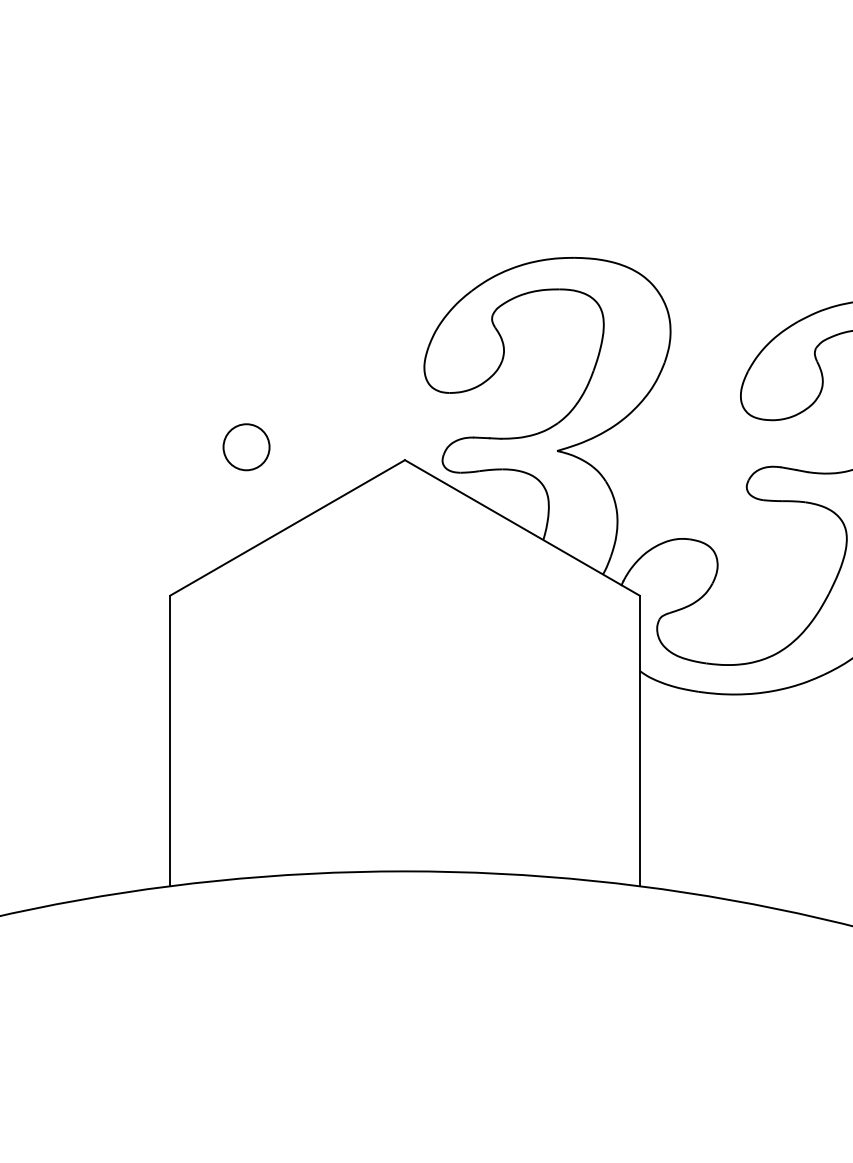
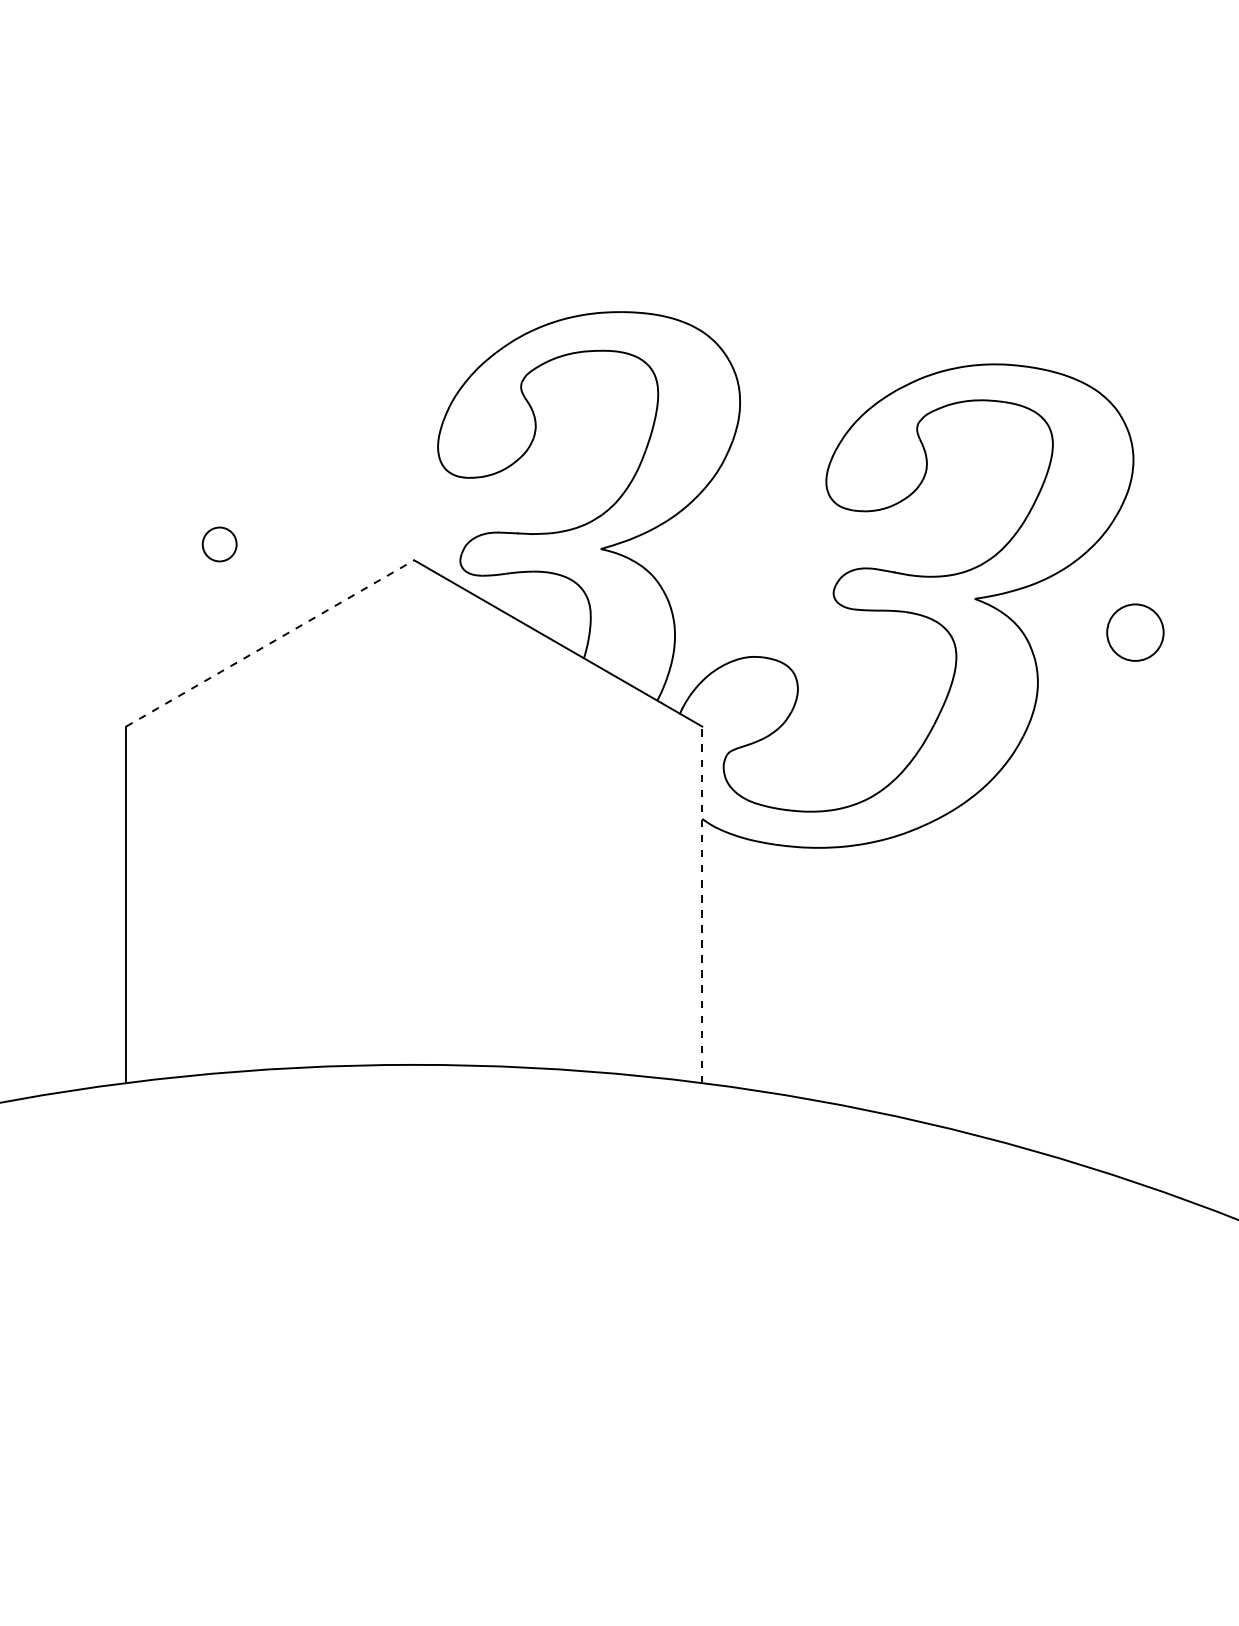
circle: (246, 447) -> (219, 544), size x0.6
line: (287, 527) -> (270, 643), solid -> dashed
line: (639, 740) -> (702, 904), solid -> dashed

